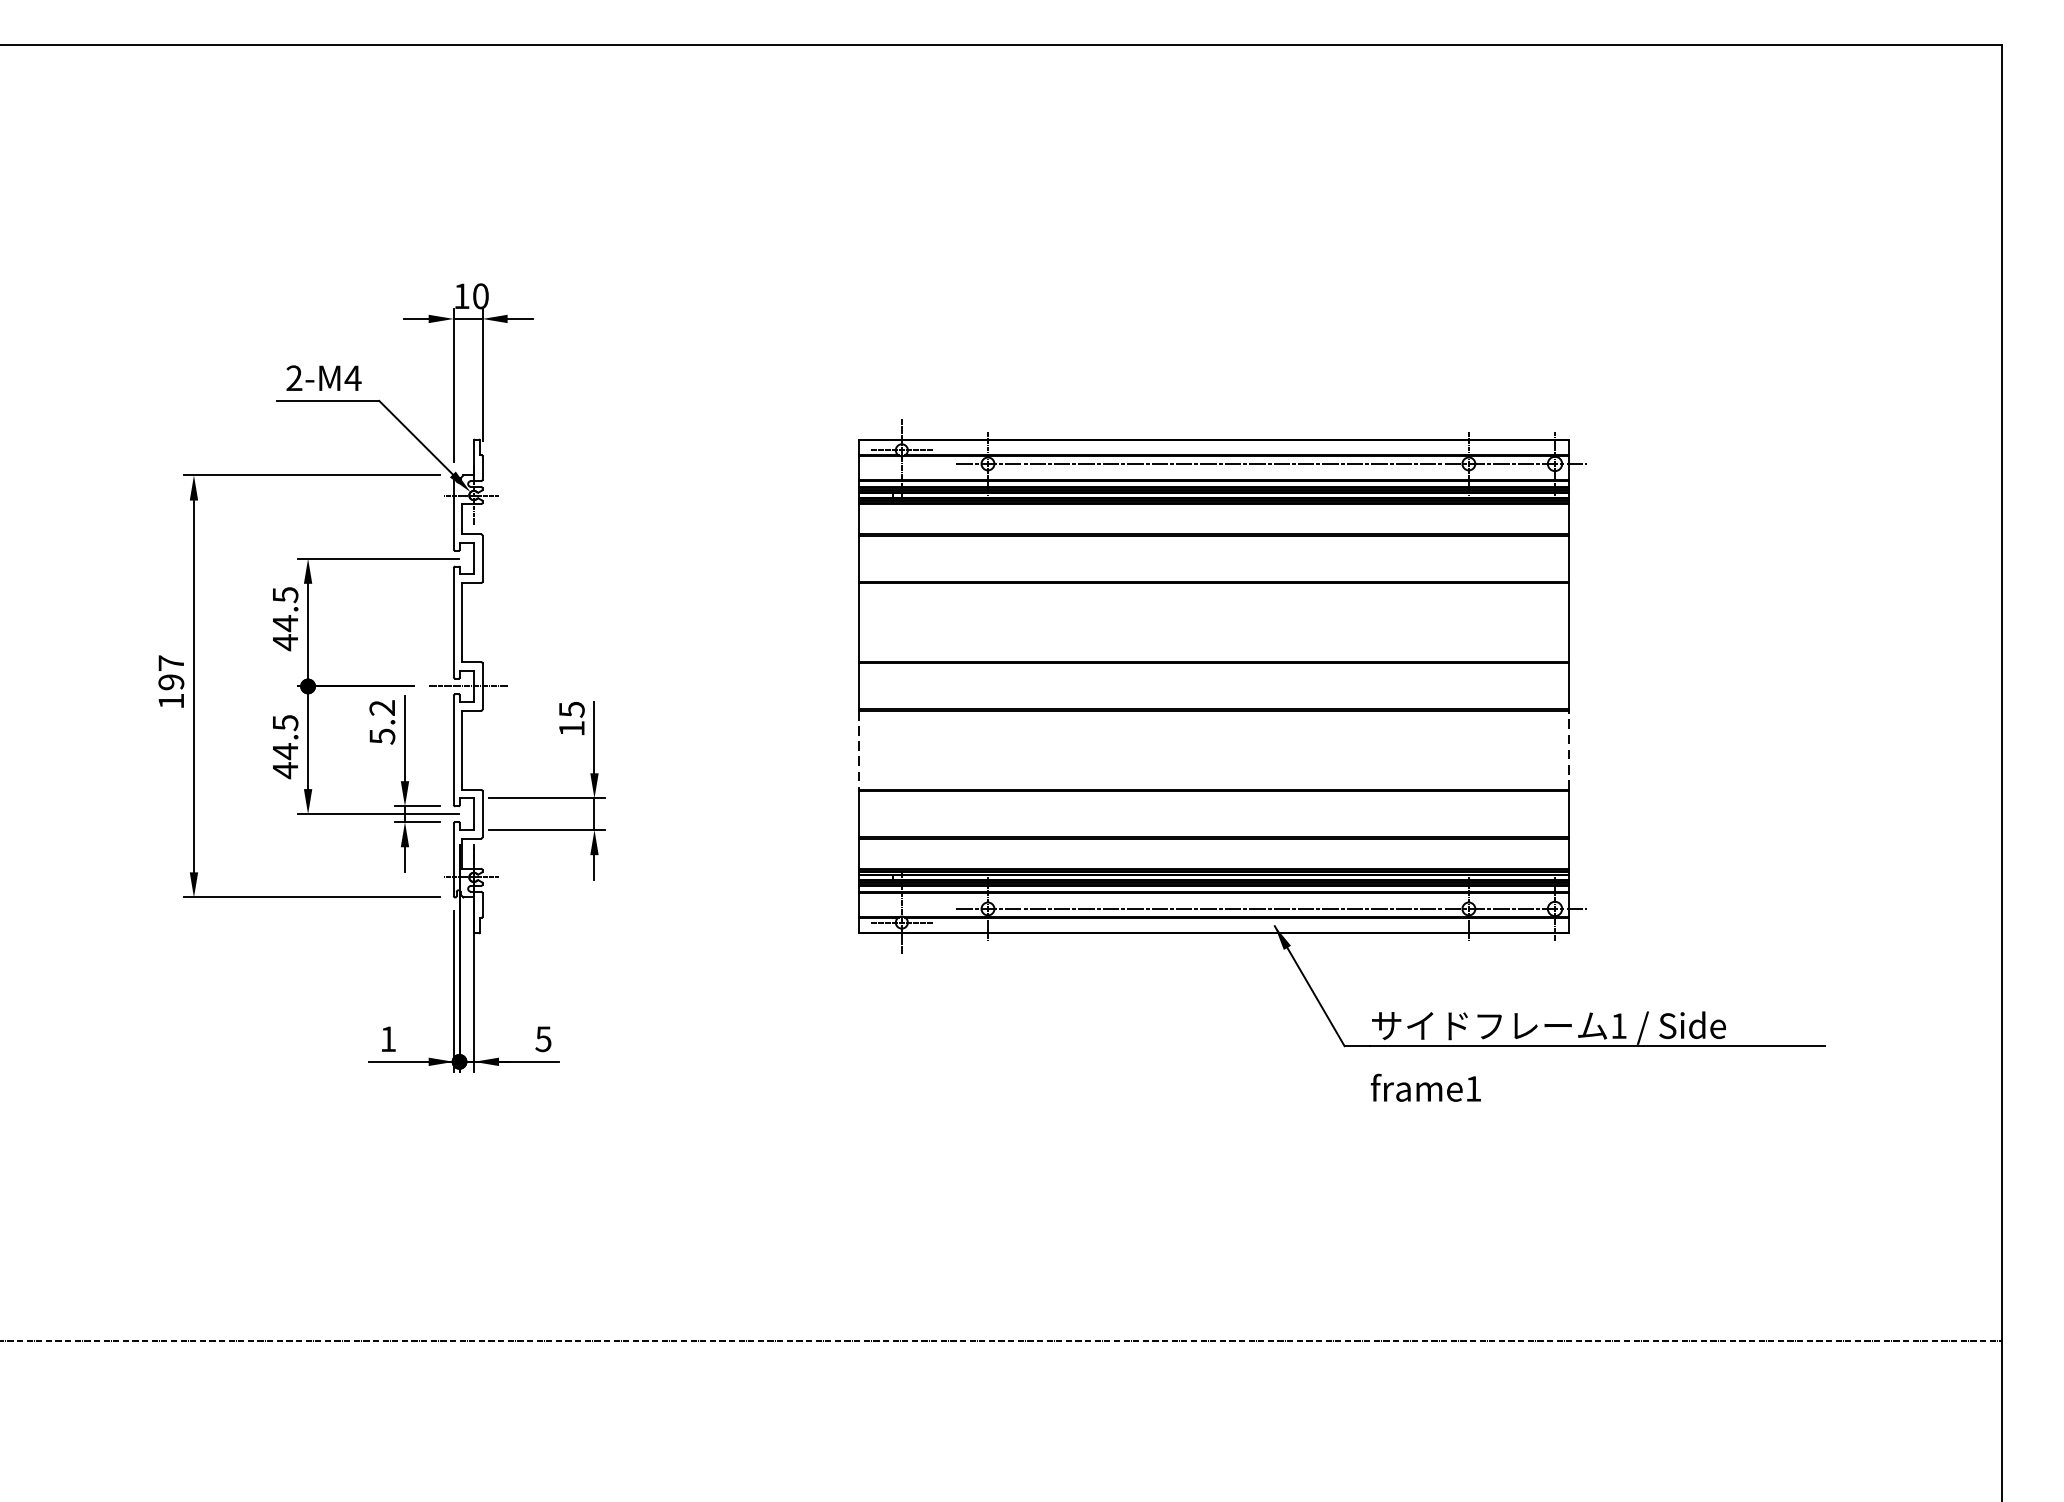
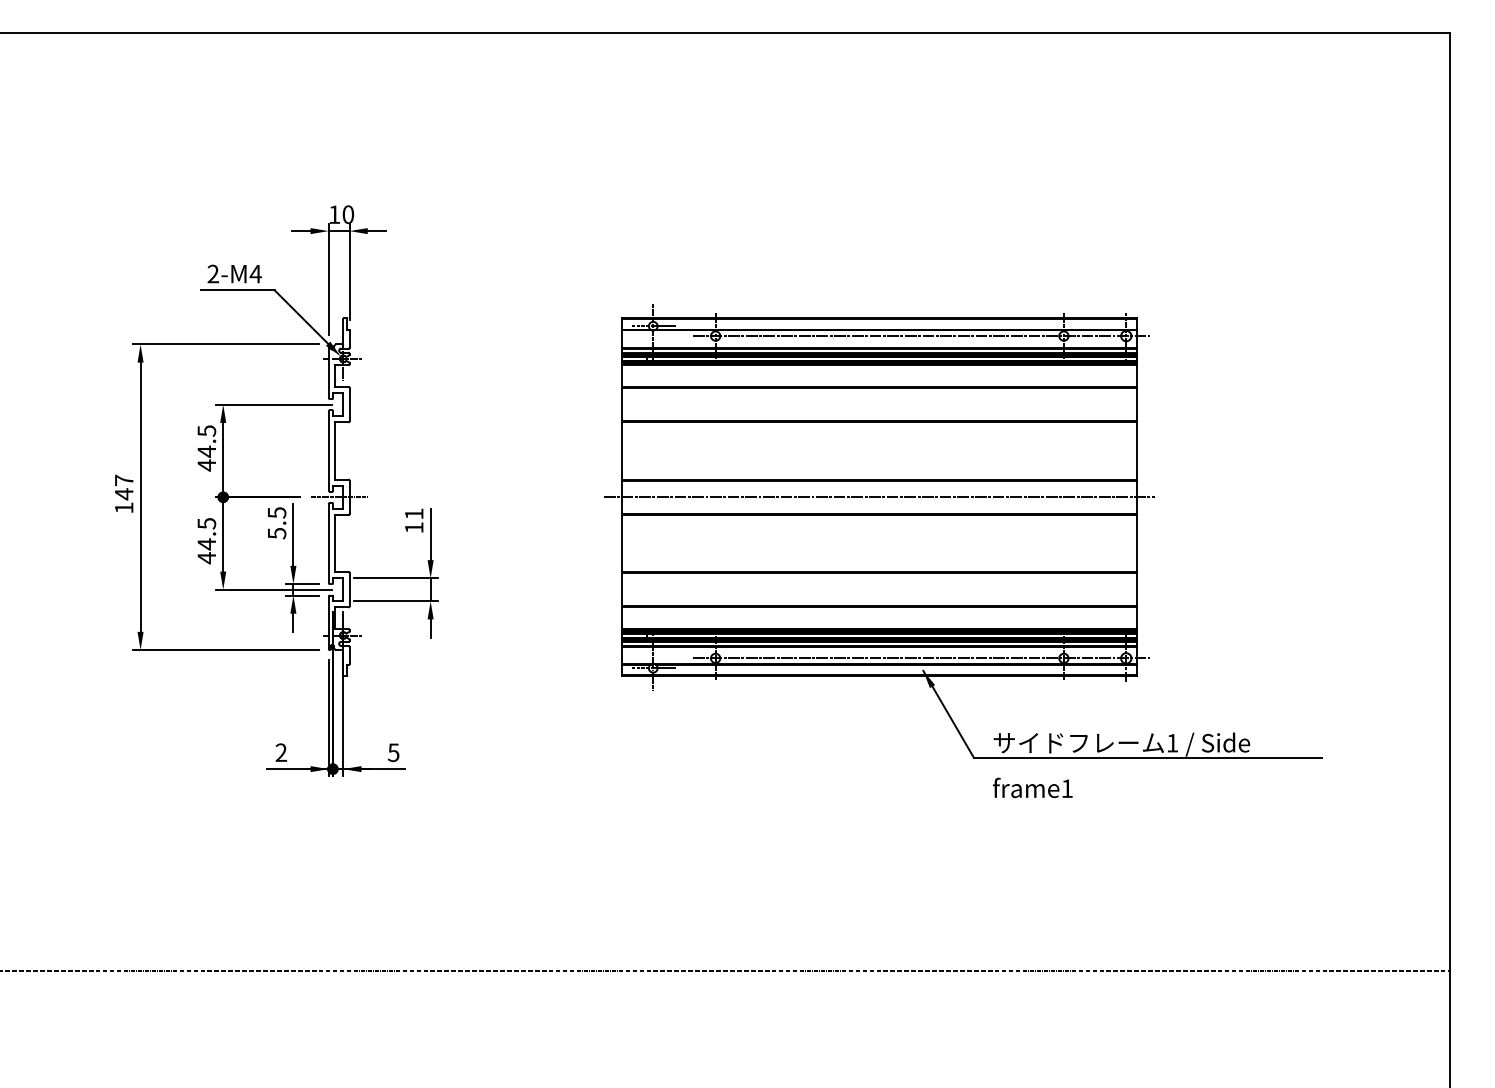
text: (170, 682) -> (123, 494), 197 -> 147
line: (1212, 686) -> (878, 497), added
text: (381, 707) -> (276, 512), 5.2 -> 5.5
text: (572, 708) -> (414, 513), 15 -> 11
line: (859, 750) -> (622, 543), dashed -> solid
line: (1569, 750) -> (1136, 543), dashed -> solid
text: (387, 1038) -> (280, 752), 1 -> 2

